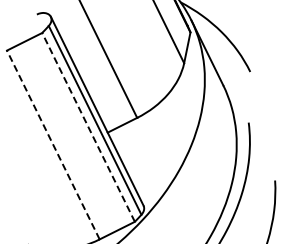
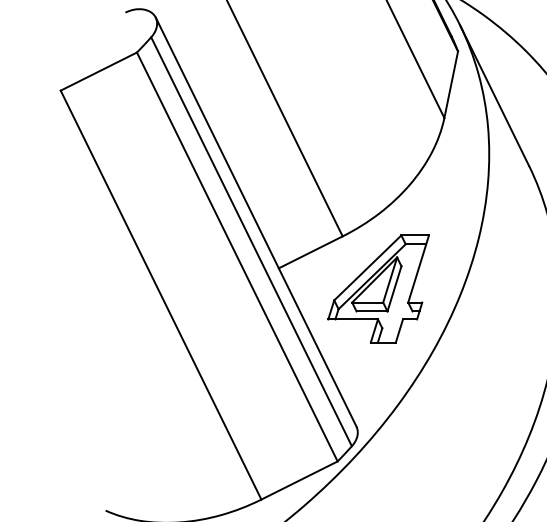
line: (88, 126) -> (237, 255), dashed -> solid
part: (153, 141) -> (377, 287), added
line: (53, 144) -> (161, 294), dashed -> solid

